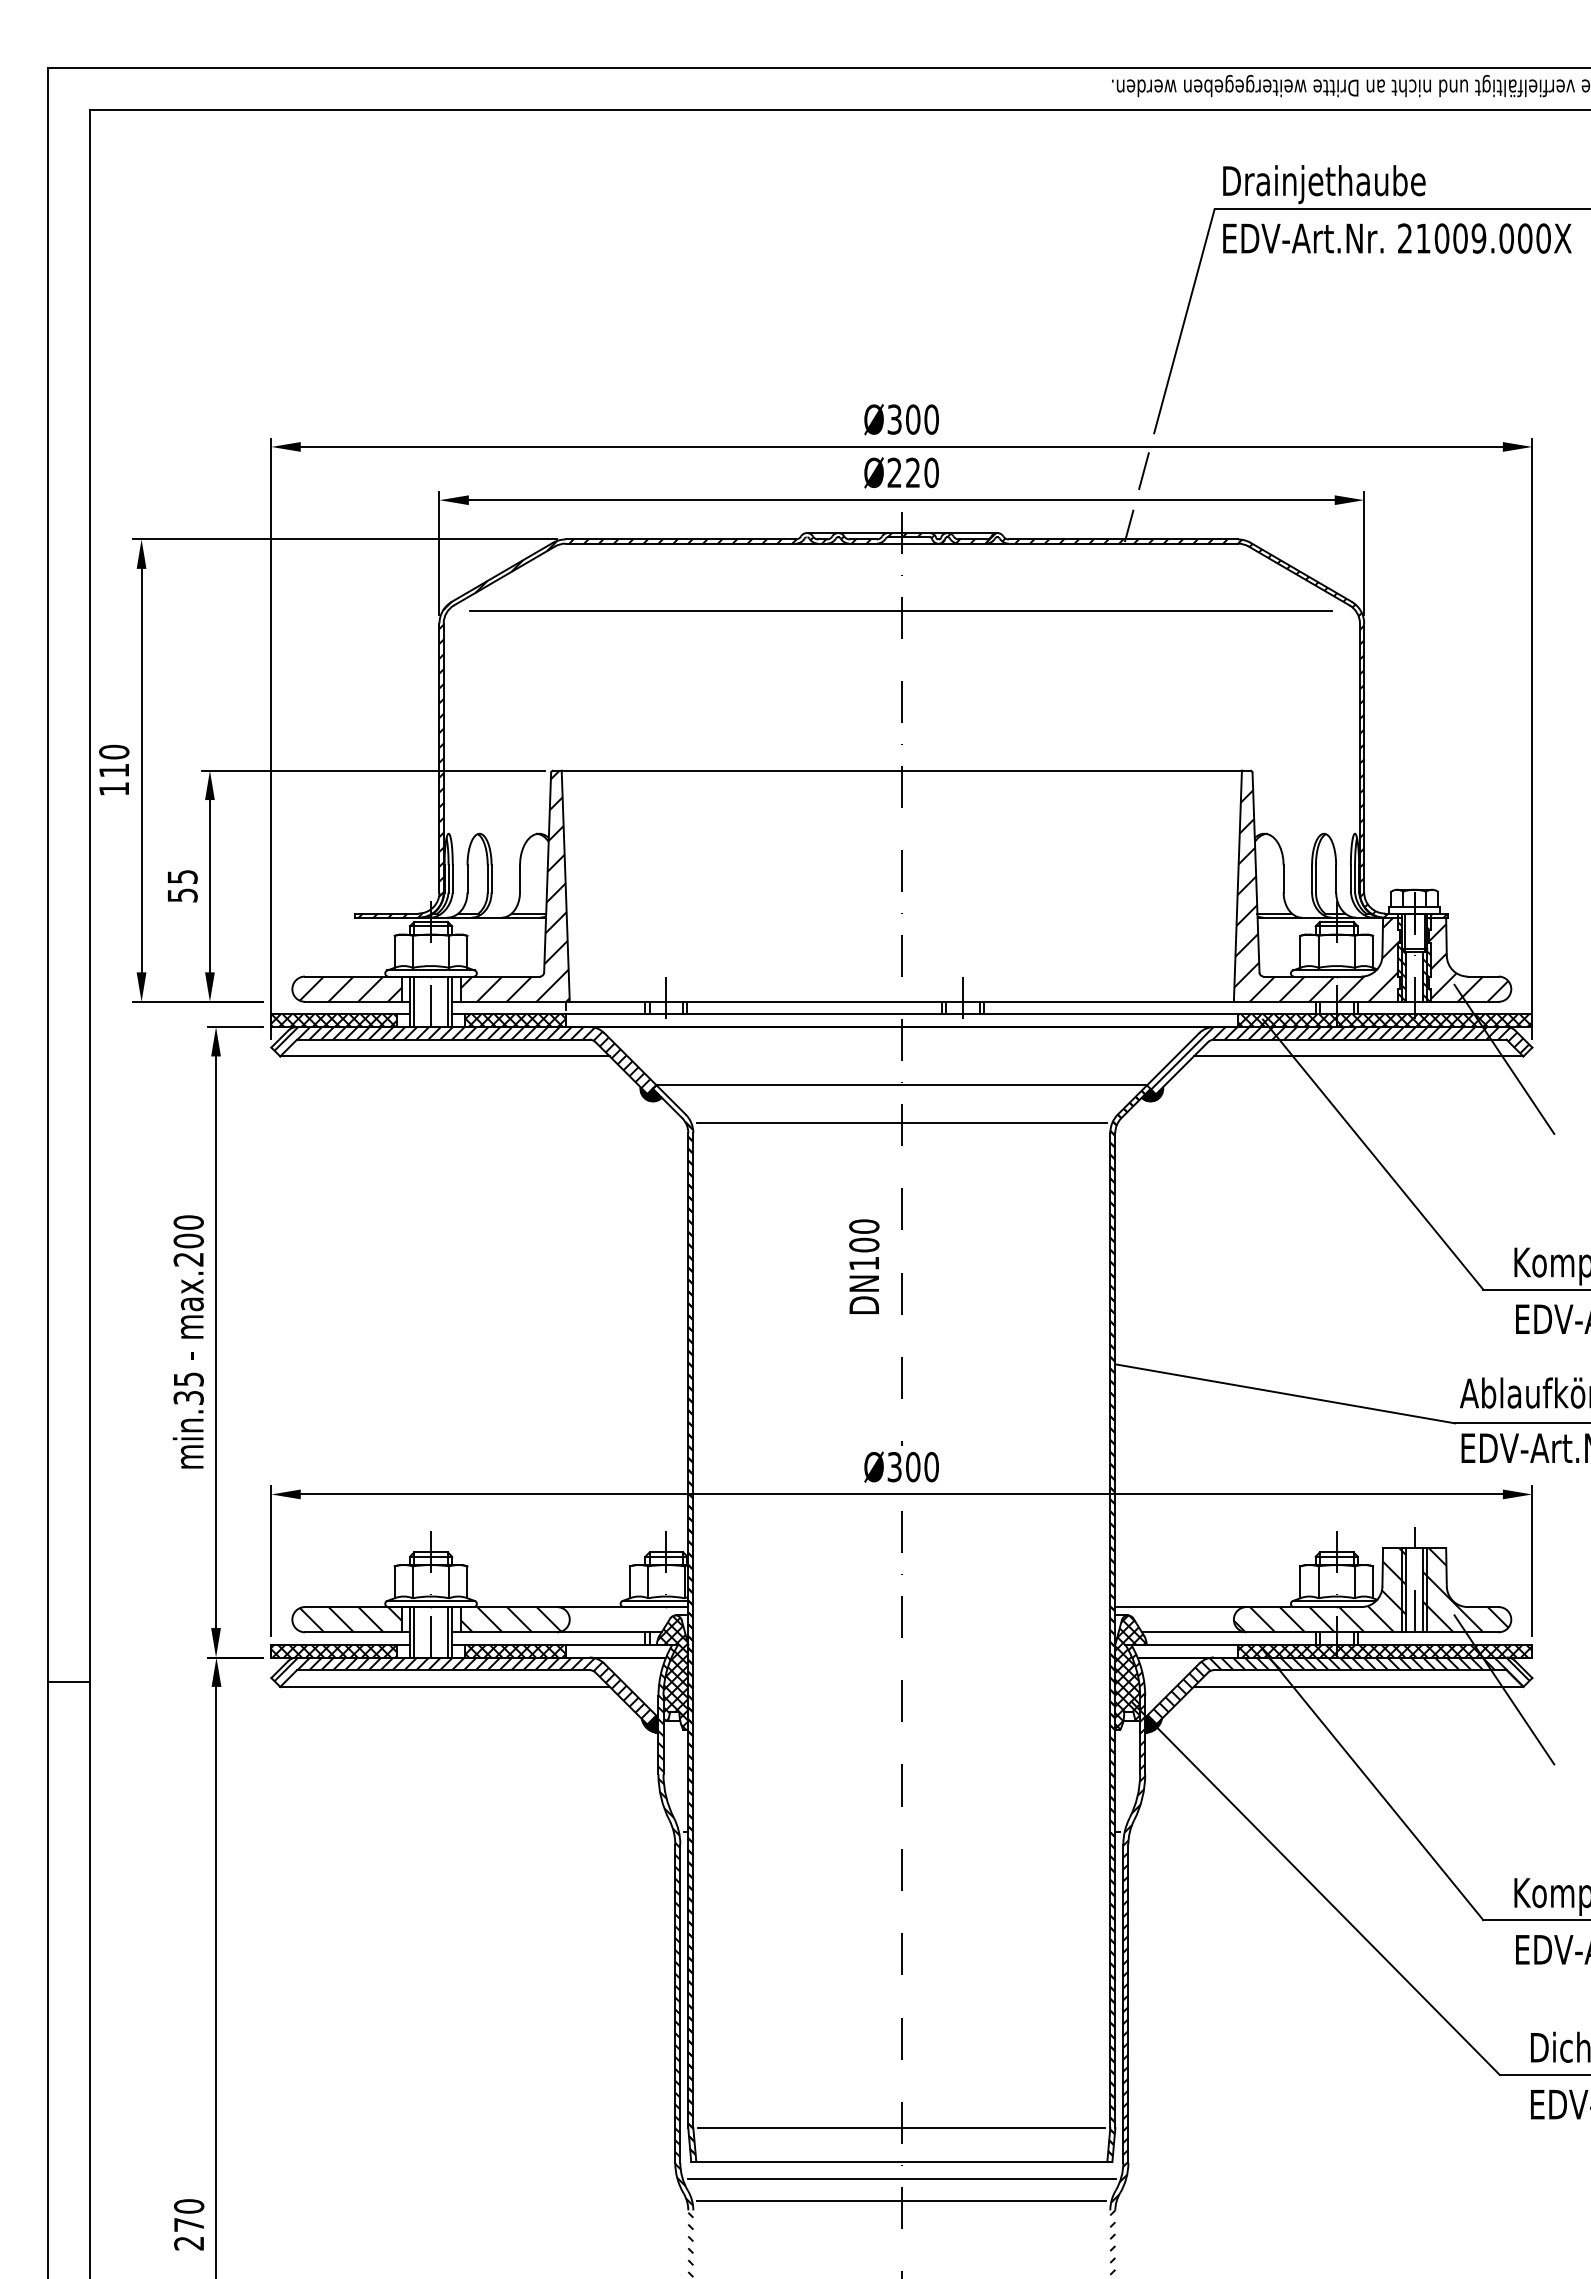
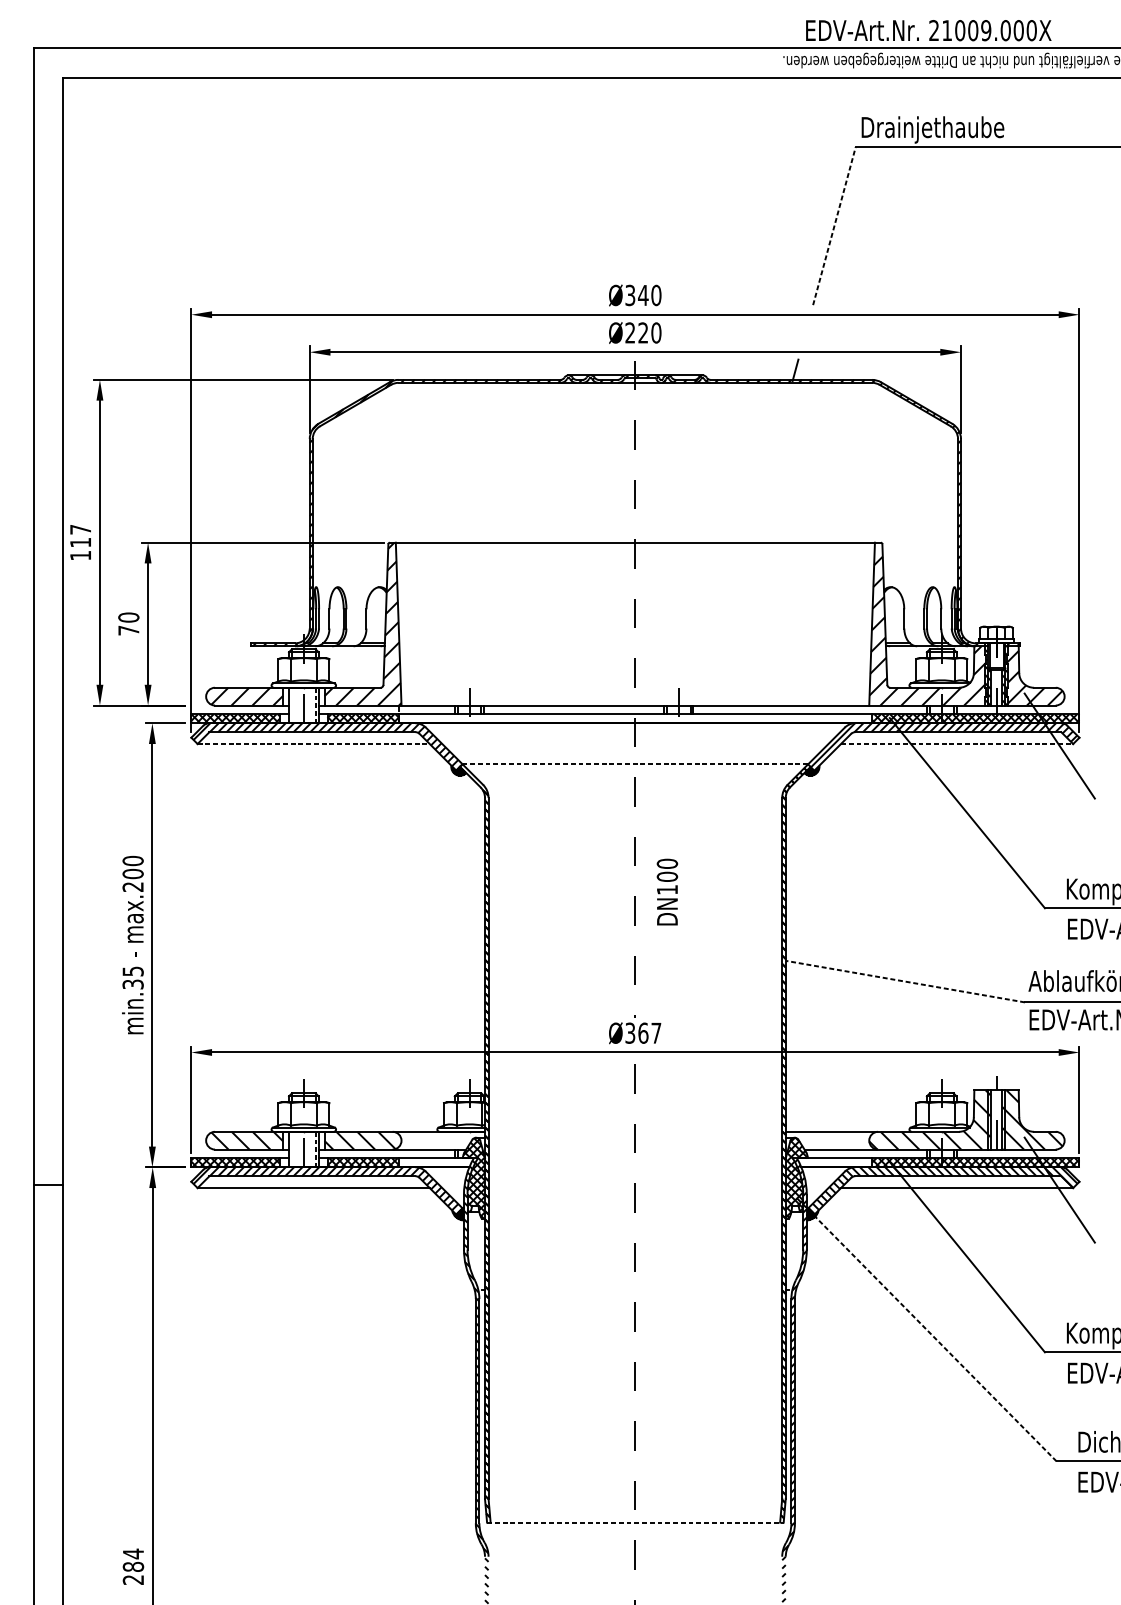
text: (1397, 238) -> (928, 30), moved
line: (1184, 320) -> (834, 225), solid -> dashed
text: (912, 419) -> (642, 295), Ø300 -> Ø340
line: (1143, 471) -> (805, 332), removed
line: (900, 610) -> (634, 429), removed
text: (114, 751) -> (80, 529), 110 -> 117
text: (182, 885) -> (128, 623), 55 -> 70
line: (414, 1001) -> (292, 705), removed
line: (447, 1002) -> (315, 706), solid -> dashed
line: (445, 1056) -> (313, 744), solid -> dashed
line: (1358, 1056) -> (957, 744), solid -> dashed
line: (901, 1085) -> (635, 764), solid -> dashed
line: (901, 1122) -> (635, 790), removed
text: (864, 1266) -> (667, 891), moved
line: (1284, 1393) -> (904, 981), solid -> dashed
text: (922, 1467) -> (649, 1033), Ø300 -> Ø367
line: (414, 1632) -> (292, 1149), removed
line: (447, 1632) -> (315, 1149), solid -> dashed
line: (1315, 1887) -> (926, 1329), solid -> dashed
line: (901, 2128) -> (635, 1499), removed
line: (901, 2161) -> (635, 1522), solid -> dashed
line: (901, 2178) -> (635, 1534), removed
line: (901, 2201) -> (635, 1550), removed
text: (189, 2215) -> (133, 1560), 270 -> 284

